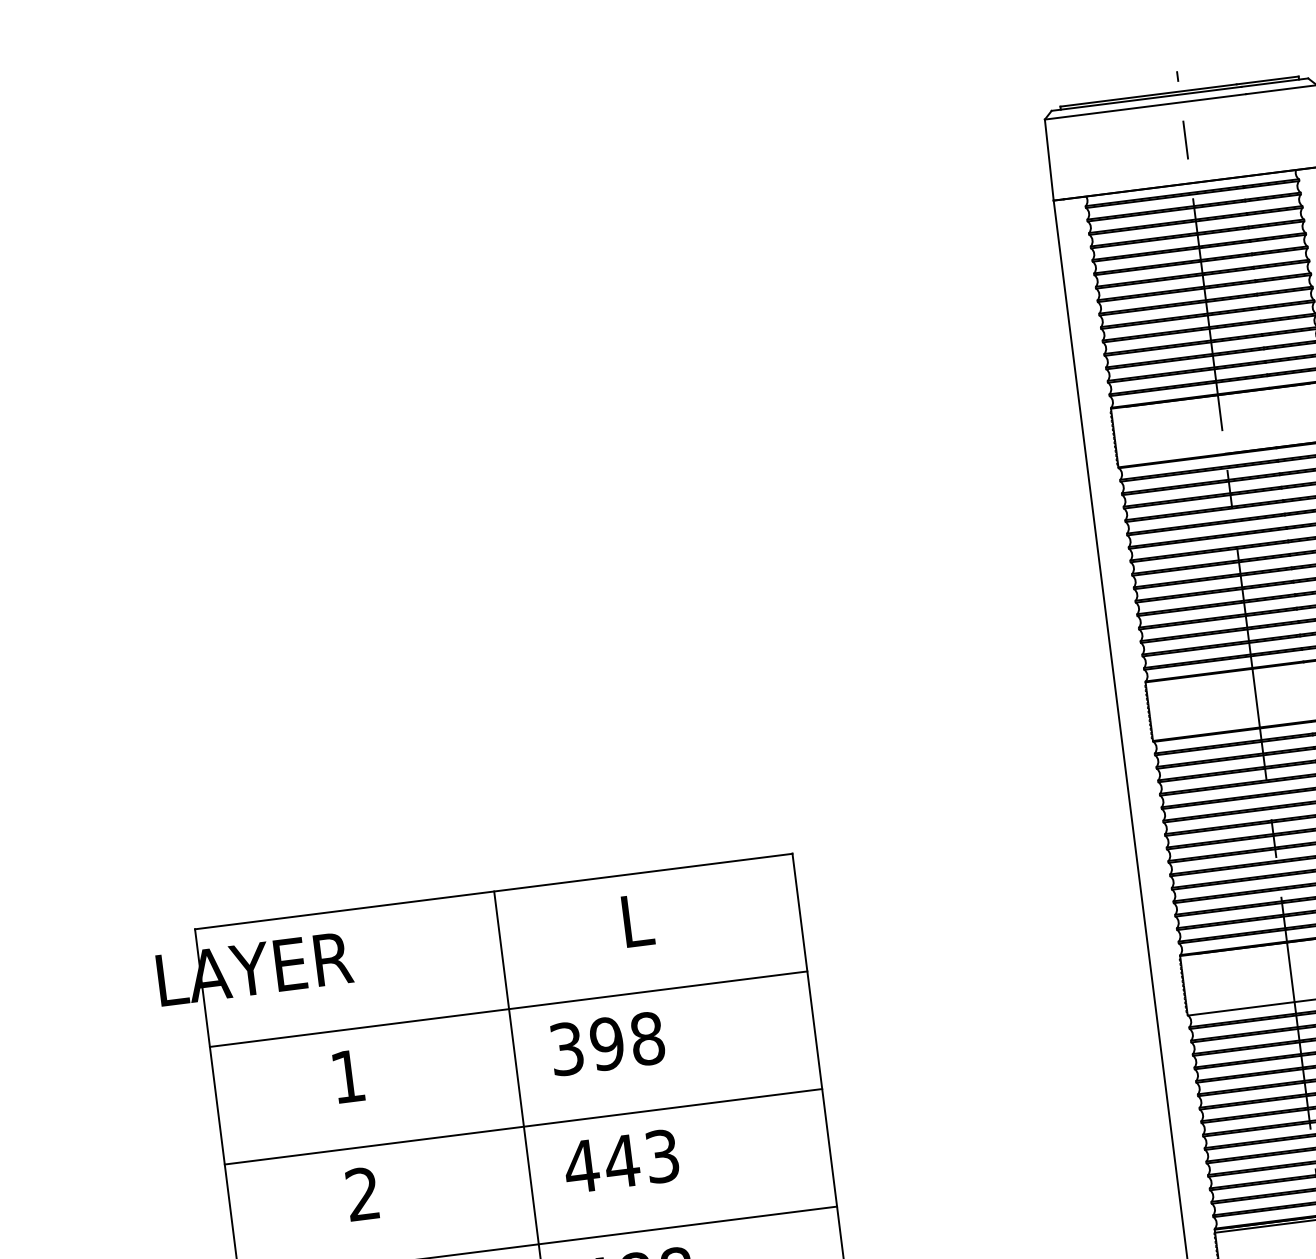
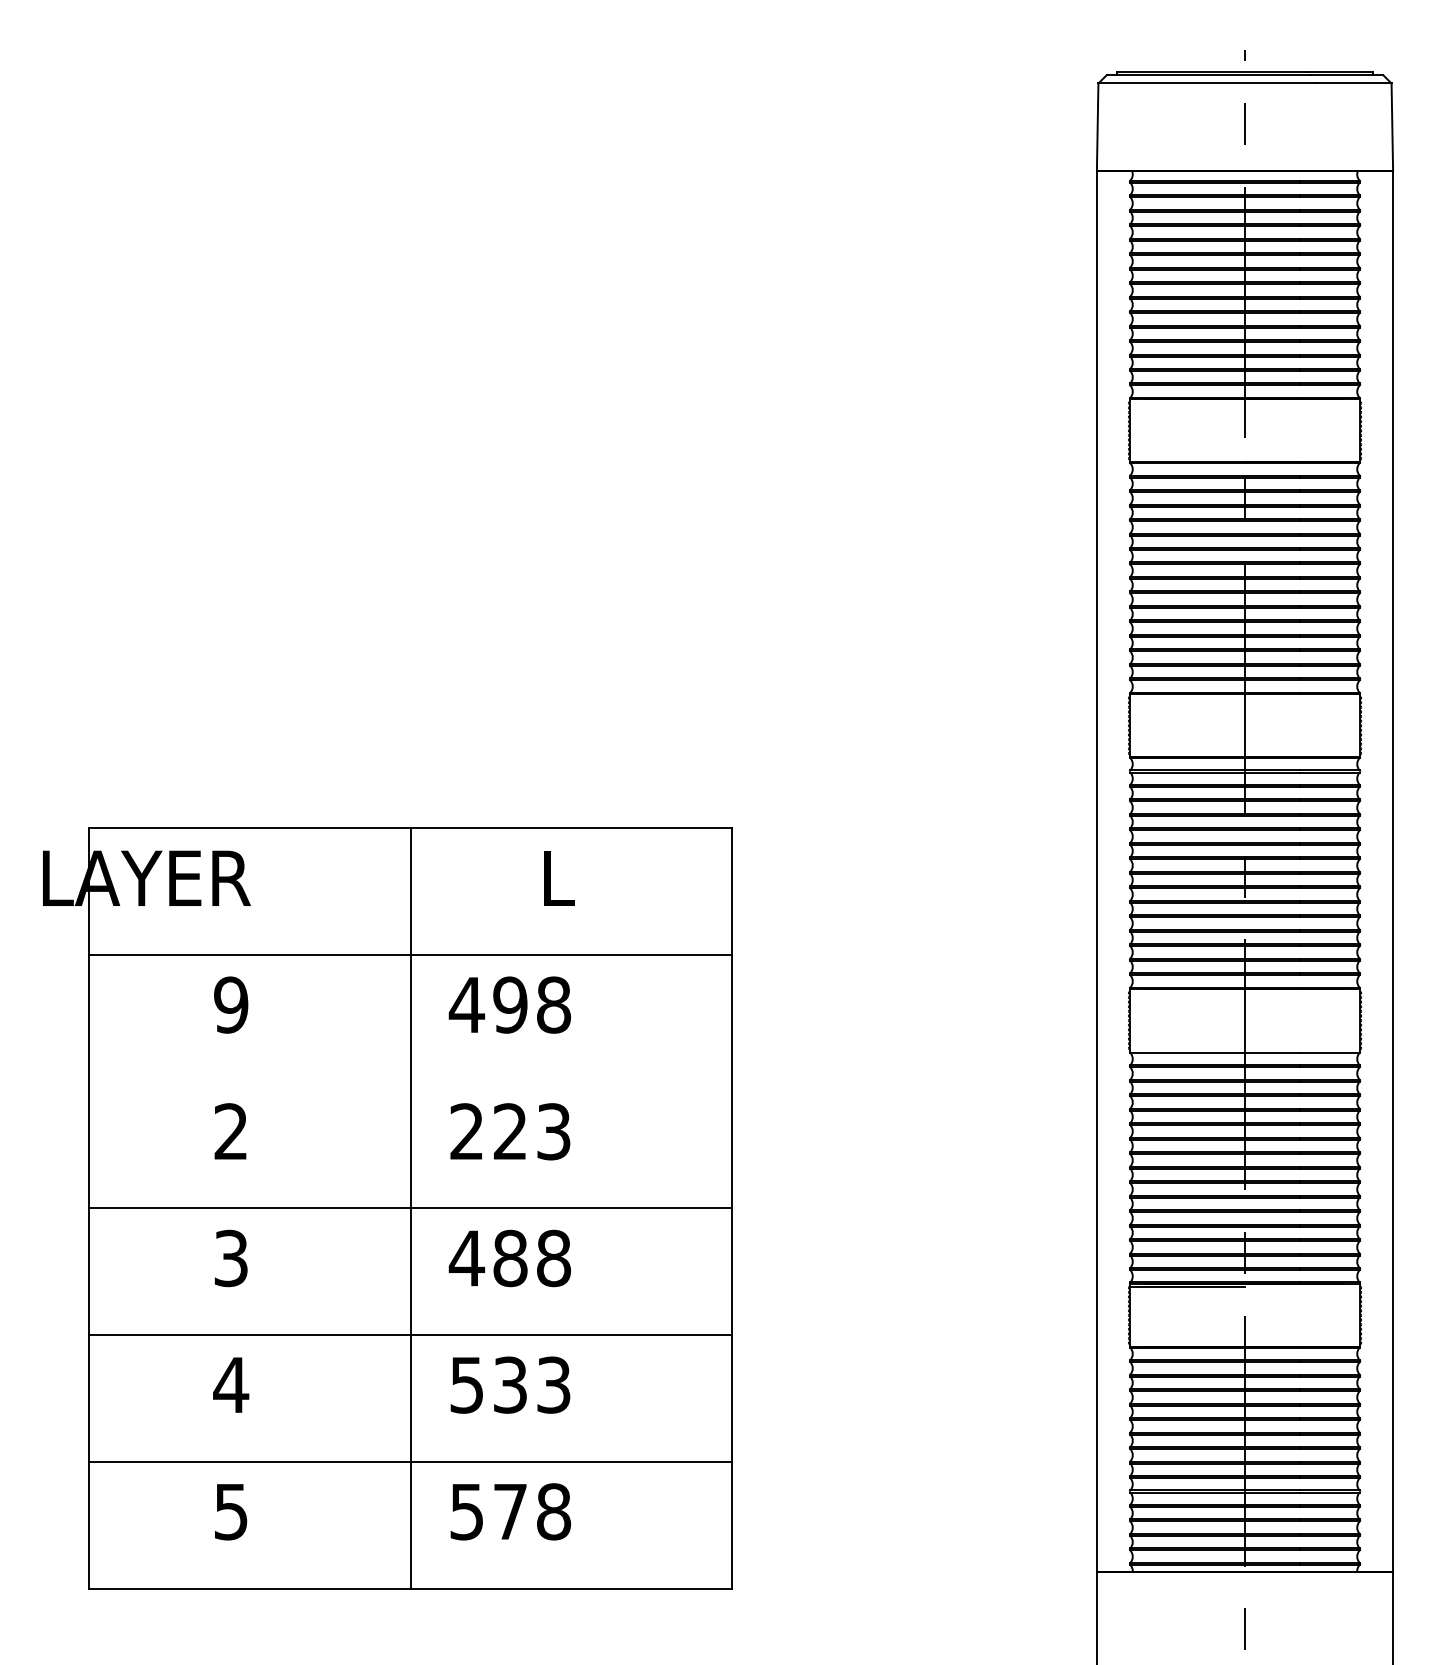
text: (566, 1048) -> (466, 1004), 398 -> 498
text: (348, 1076) -> (231, 1004), 1 -> 9
line: (523, 1126) -> (410, 1081), removed
text: (601, 1163) -> (488, 1131), 443 -> 223

